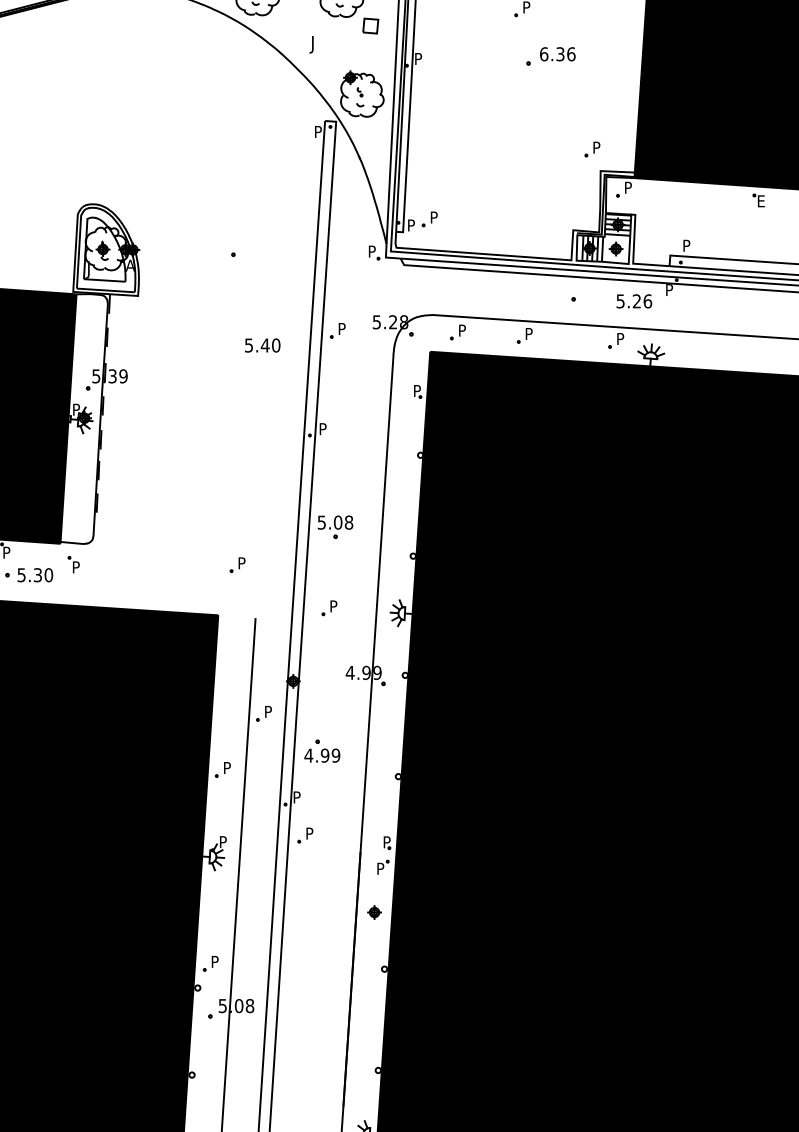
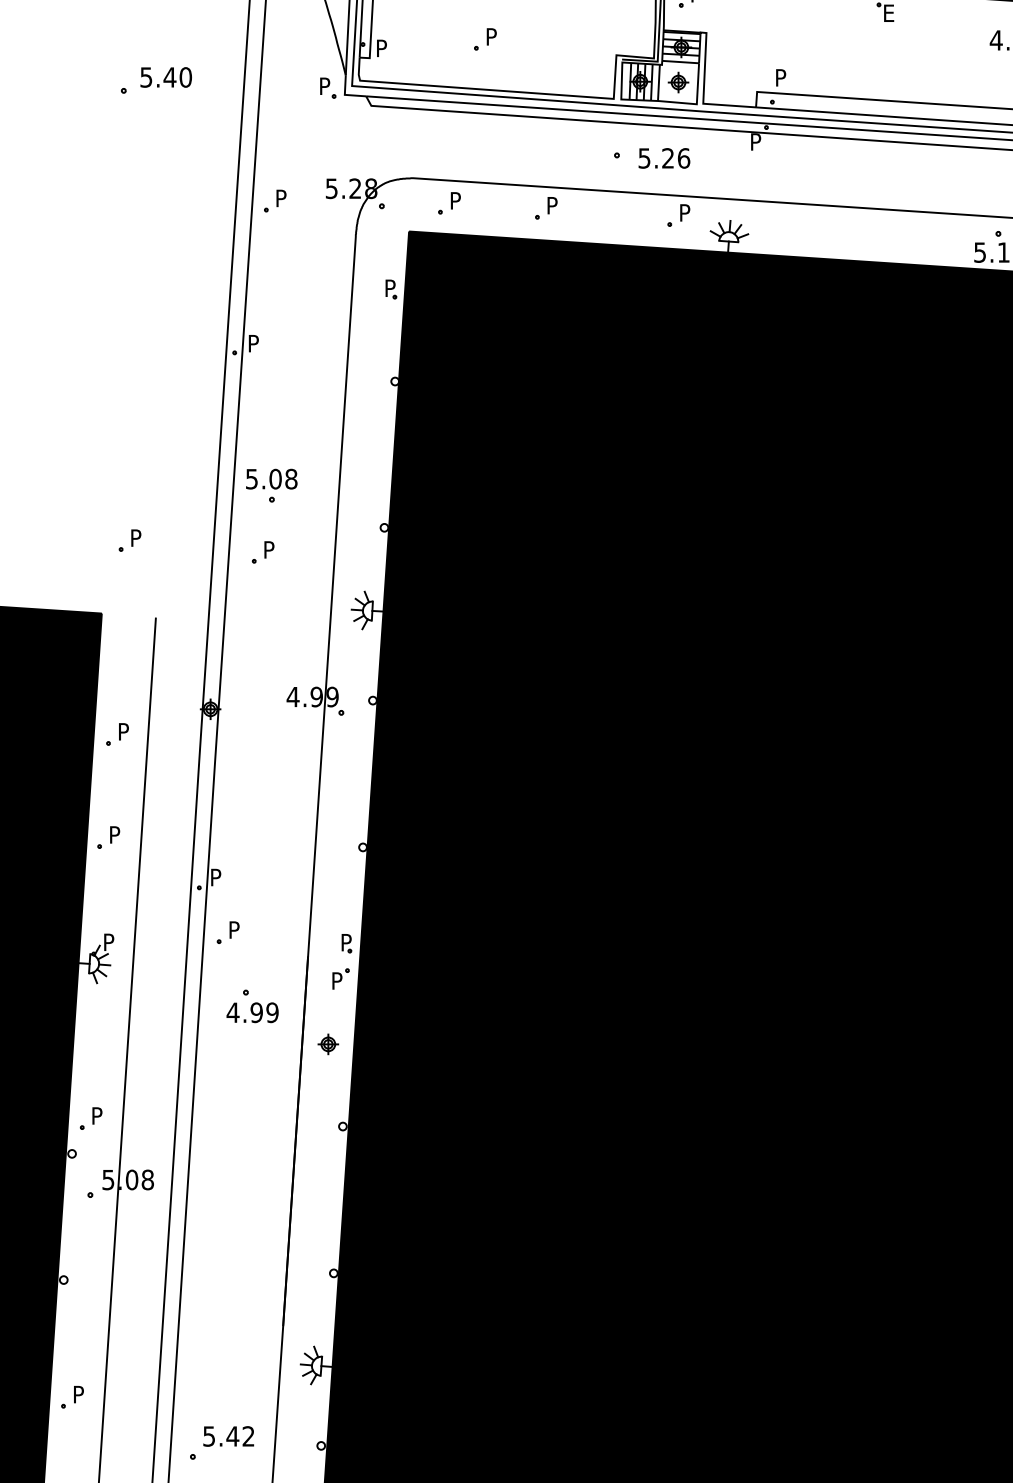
part: (429, 219) -> (484, 39), moved
text: (634, 301) -> (664, 158), moved
text: (262, 345) -> (165, 77), moved
part: (329, 608) -> (263, 552), moved
part: (263, 713) -> (116, 734), moved
part: (322, 750) -> (252, 1005), moved

